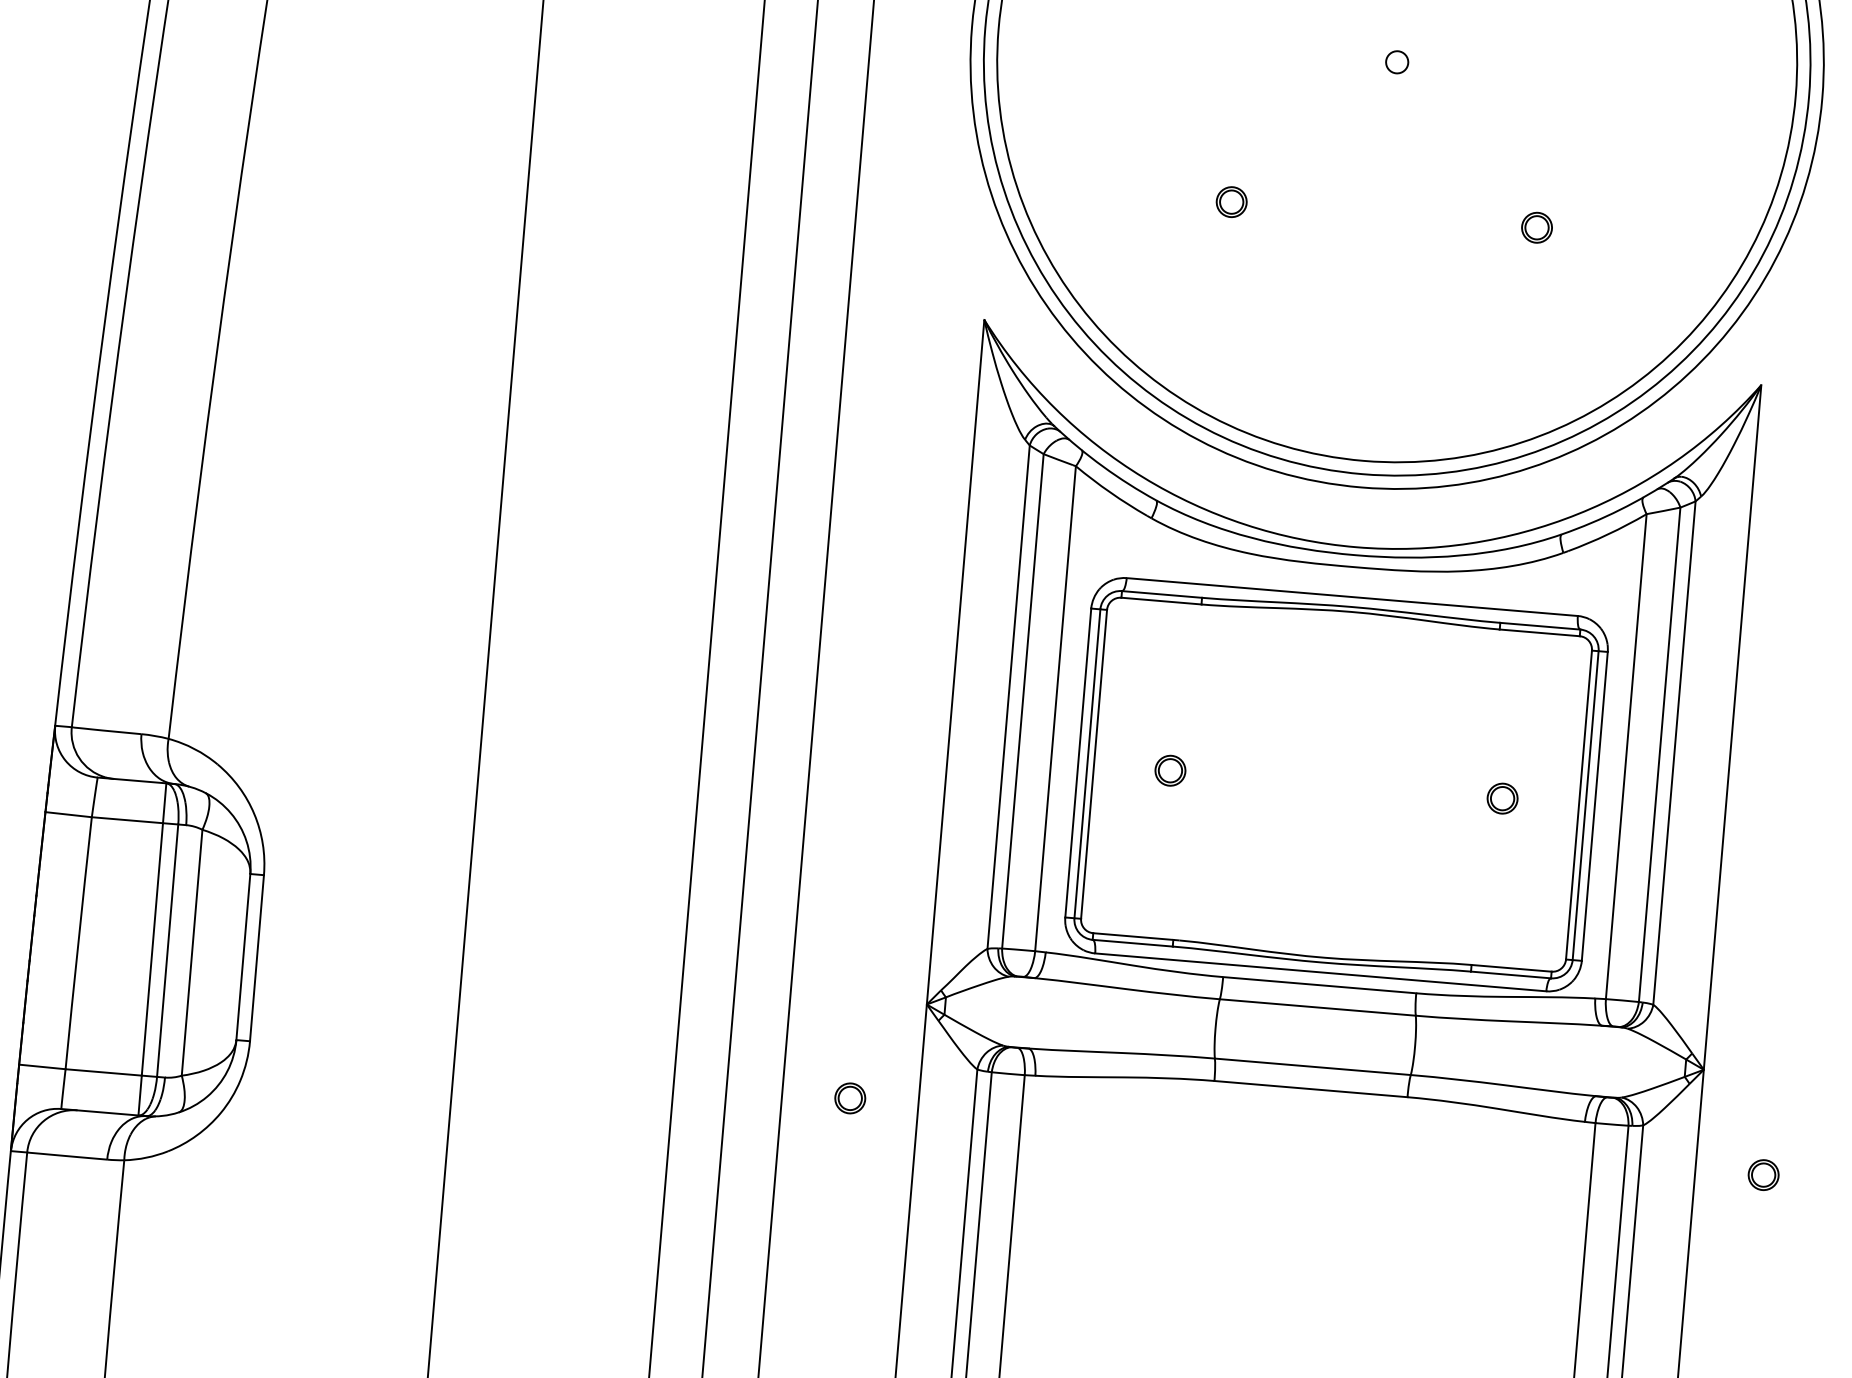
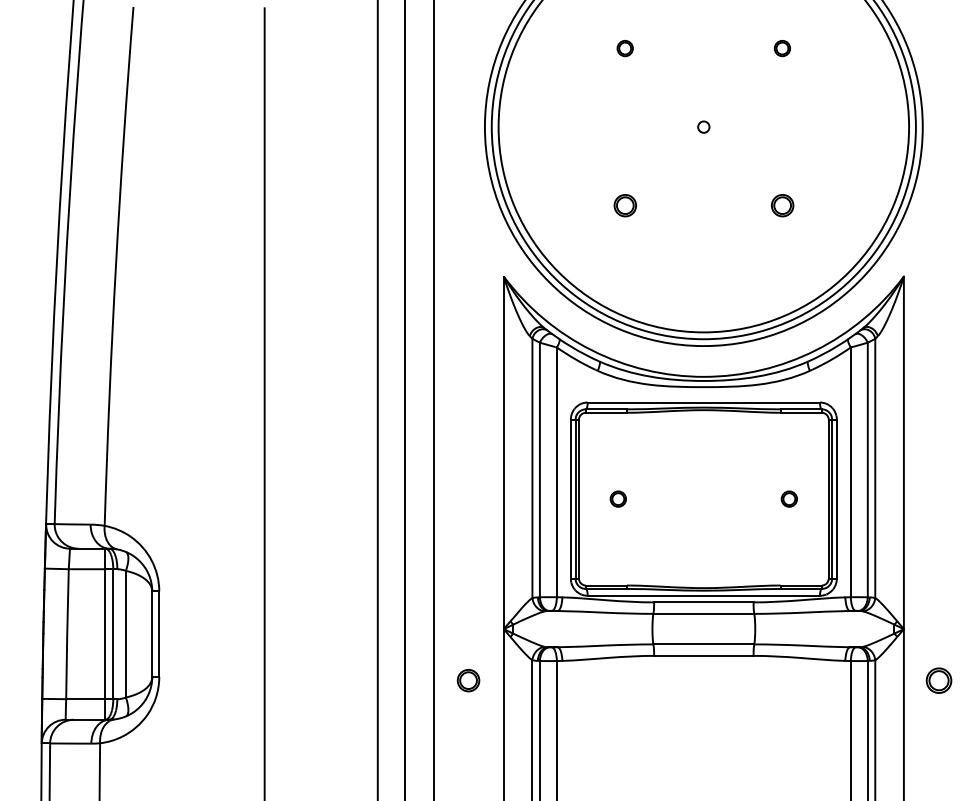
part: (1230, 201) -> (624, 205), size x1.4
part: (1535, 227) -> (781, 205), size x1.4
part: (850, 1096) -> (468, 679), size x1.4
part: (1762, 1173) -> (938, 679), size x1.6

